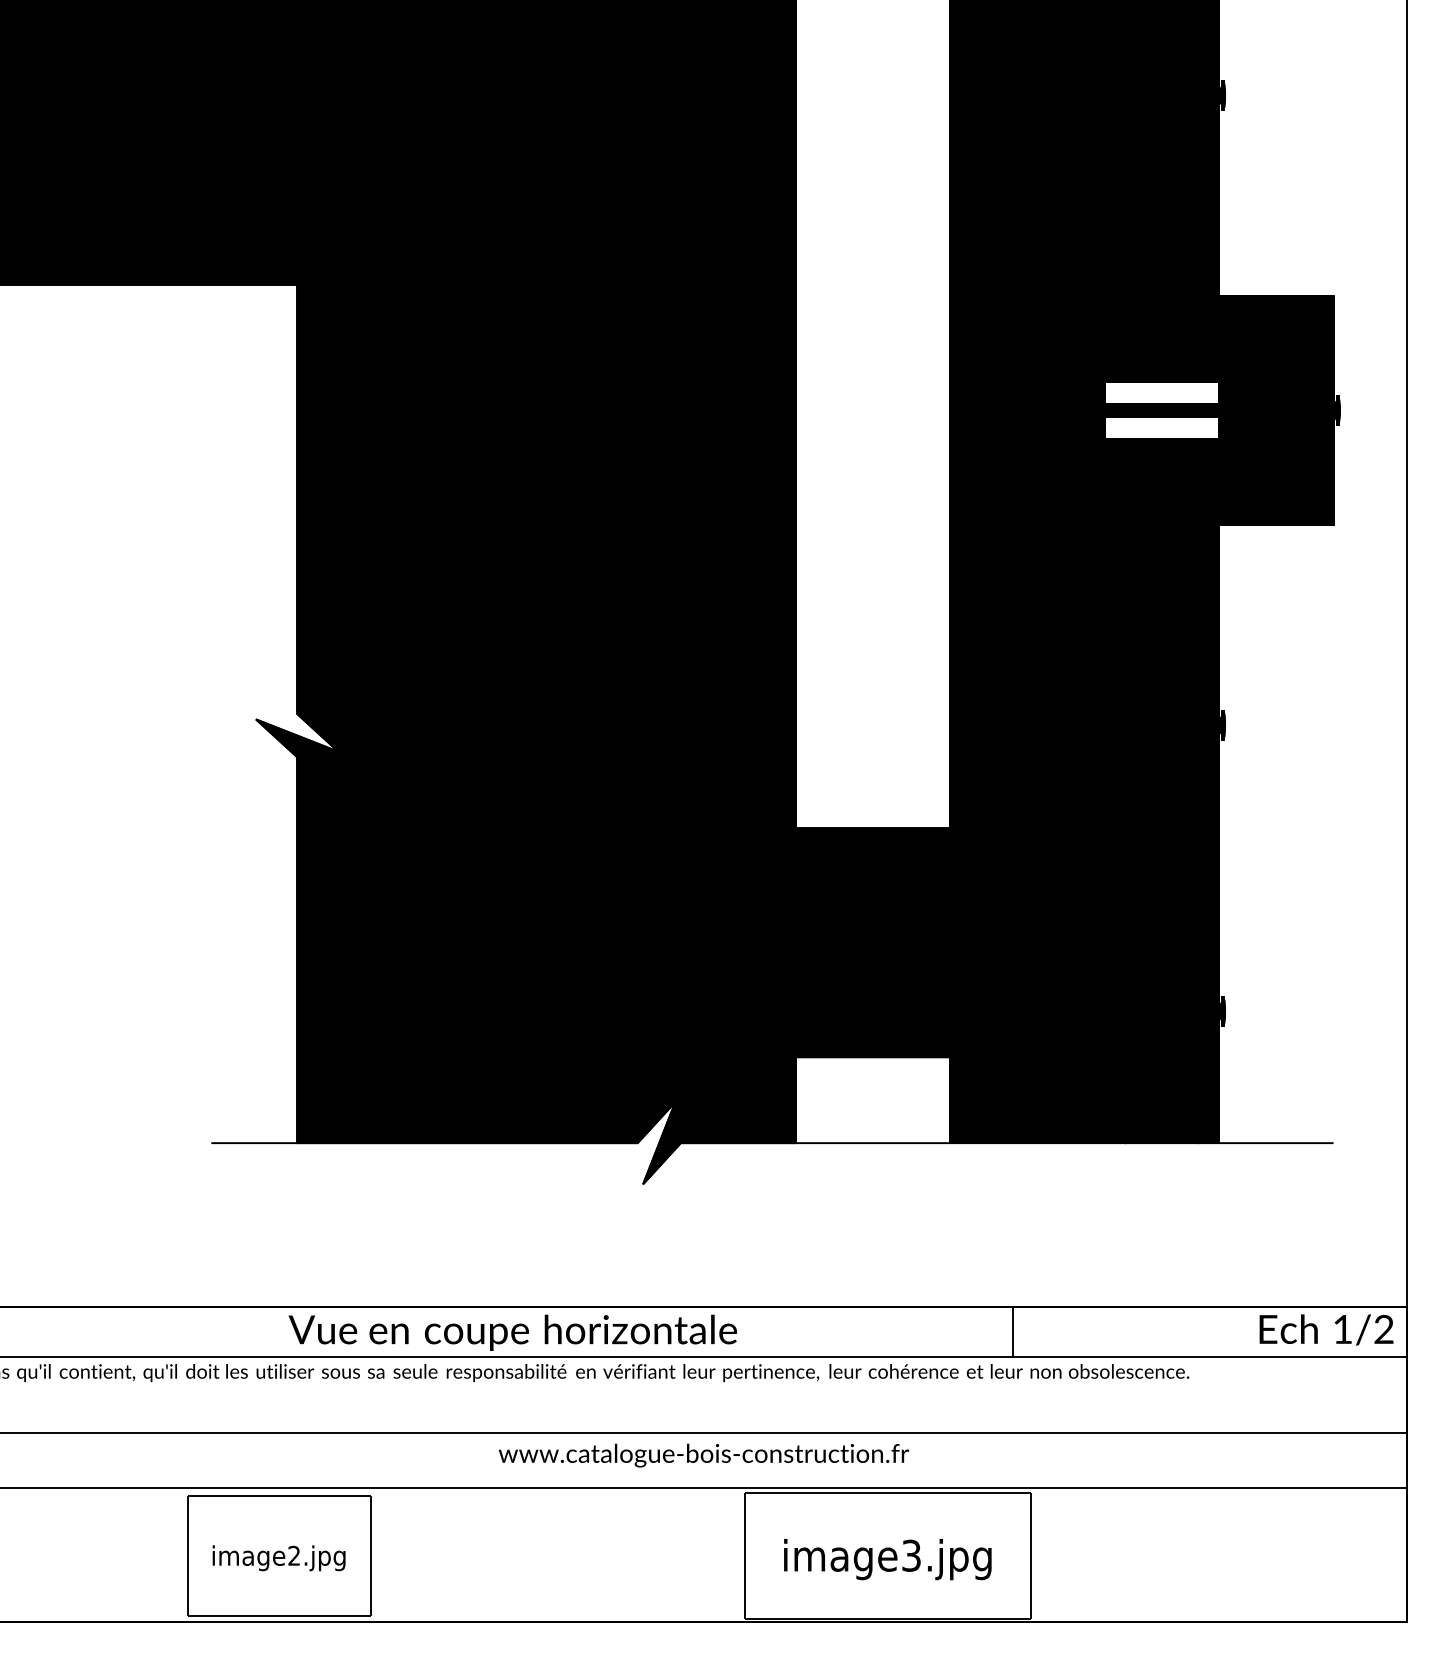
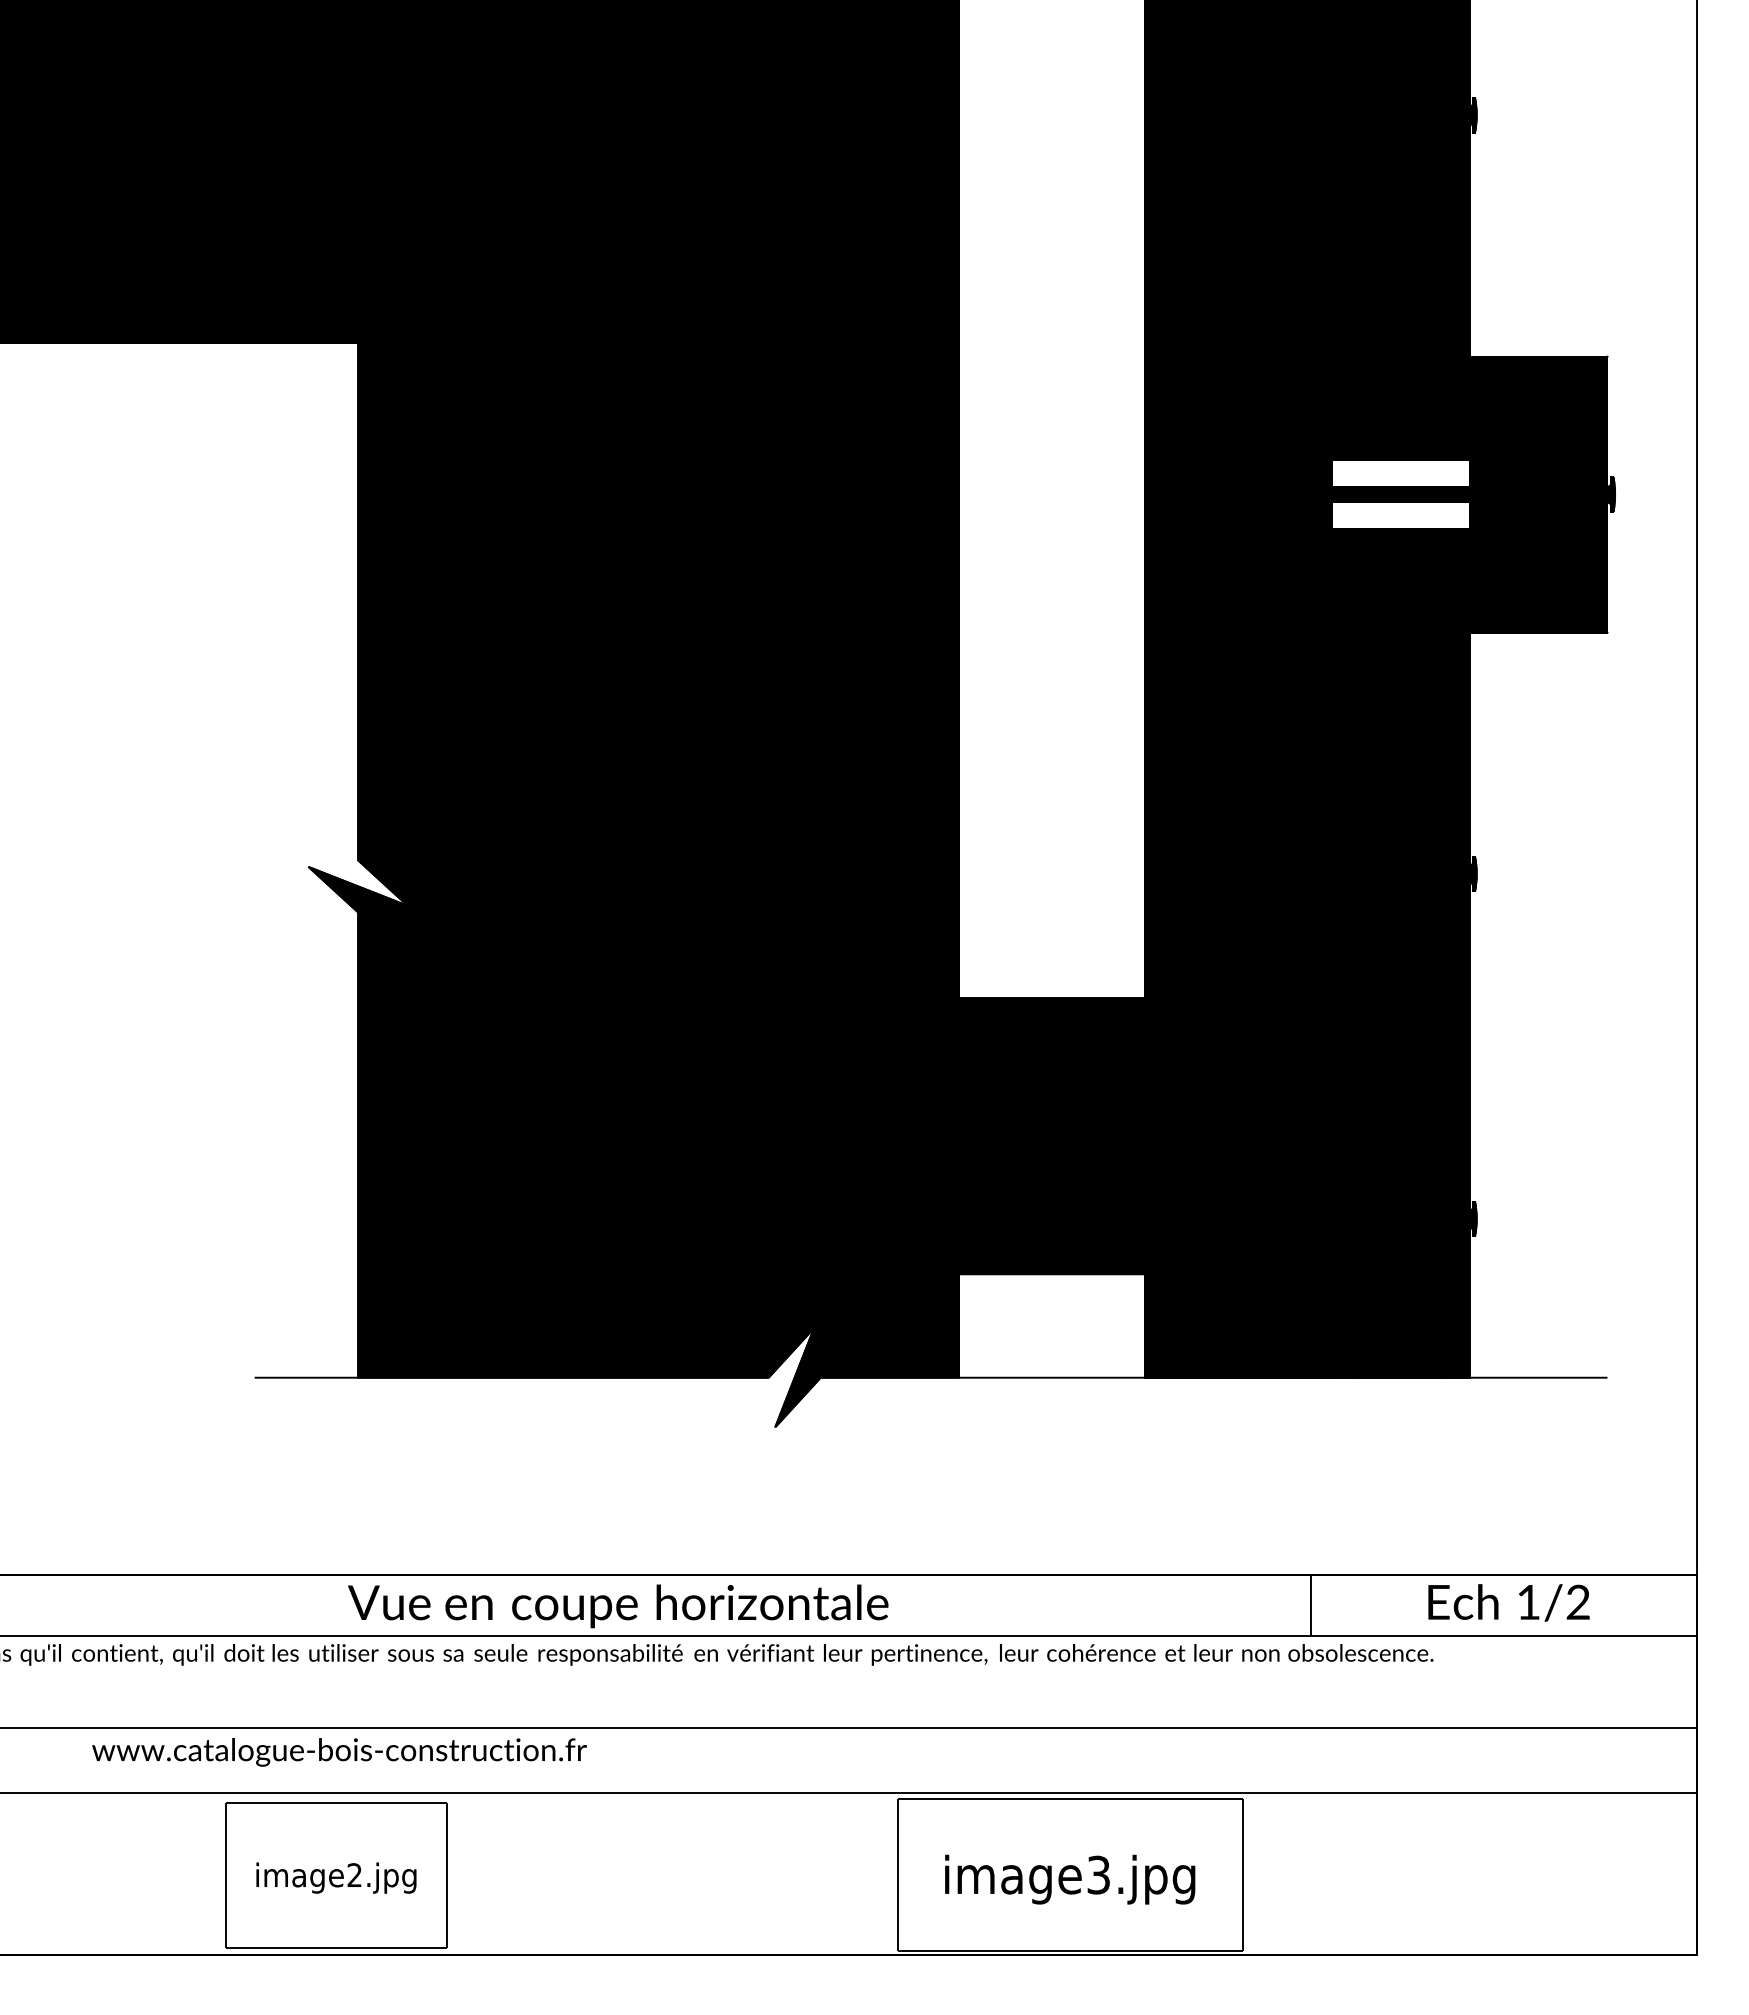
text: (1326, 1329) -> (1508, 1602), moved
line: (1012, 1332) -> (1310, 1605), moved
text: (703, 1455) -> (339, 1752), moved

